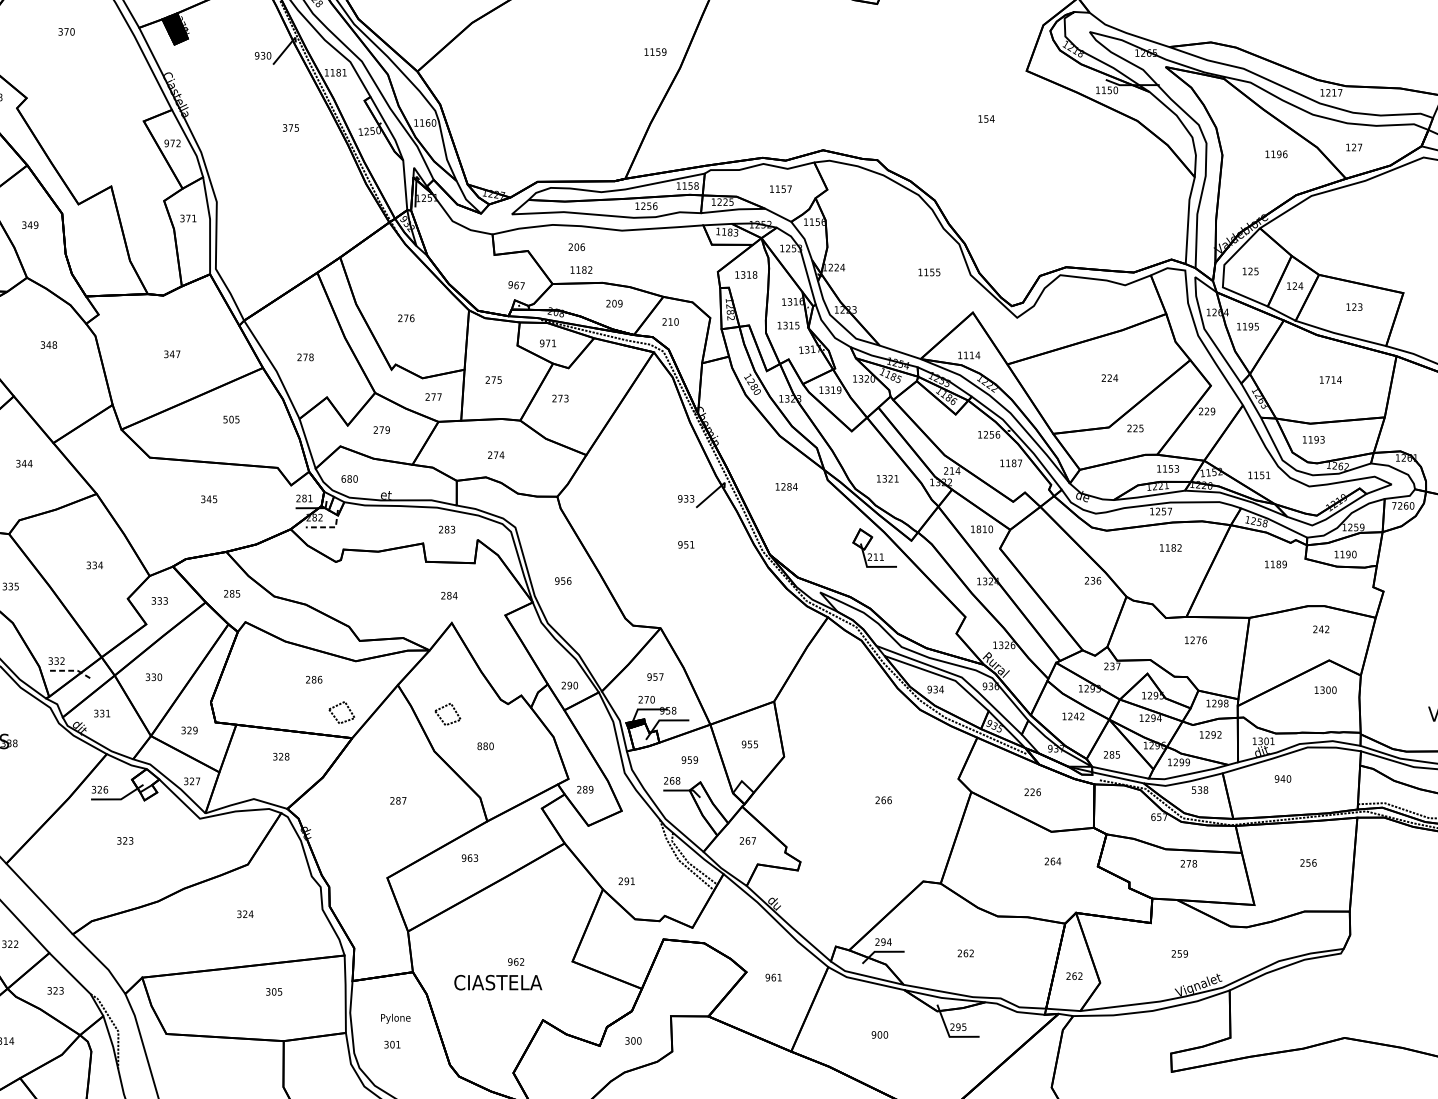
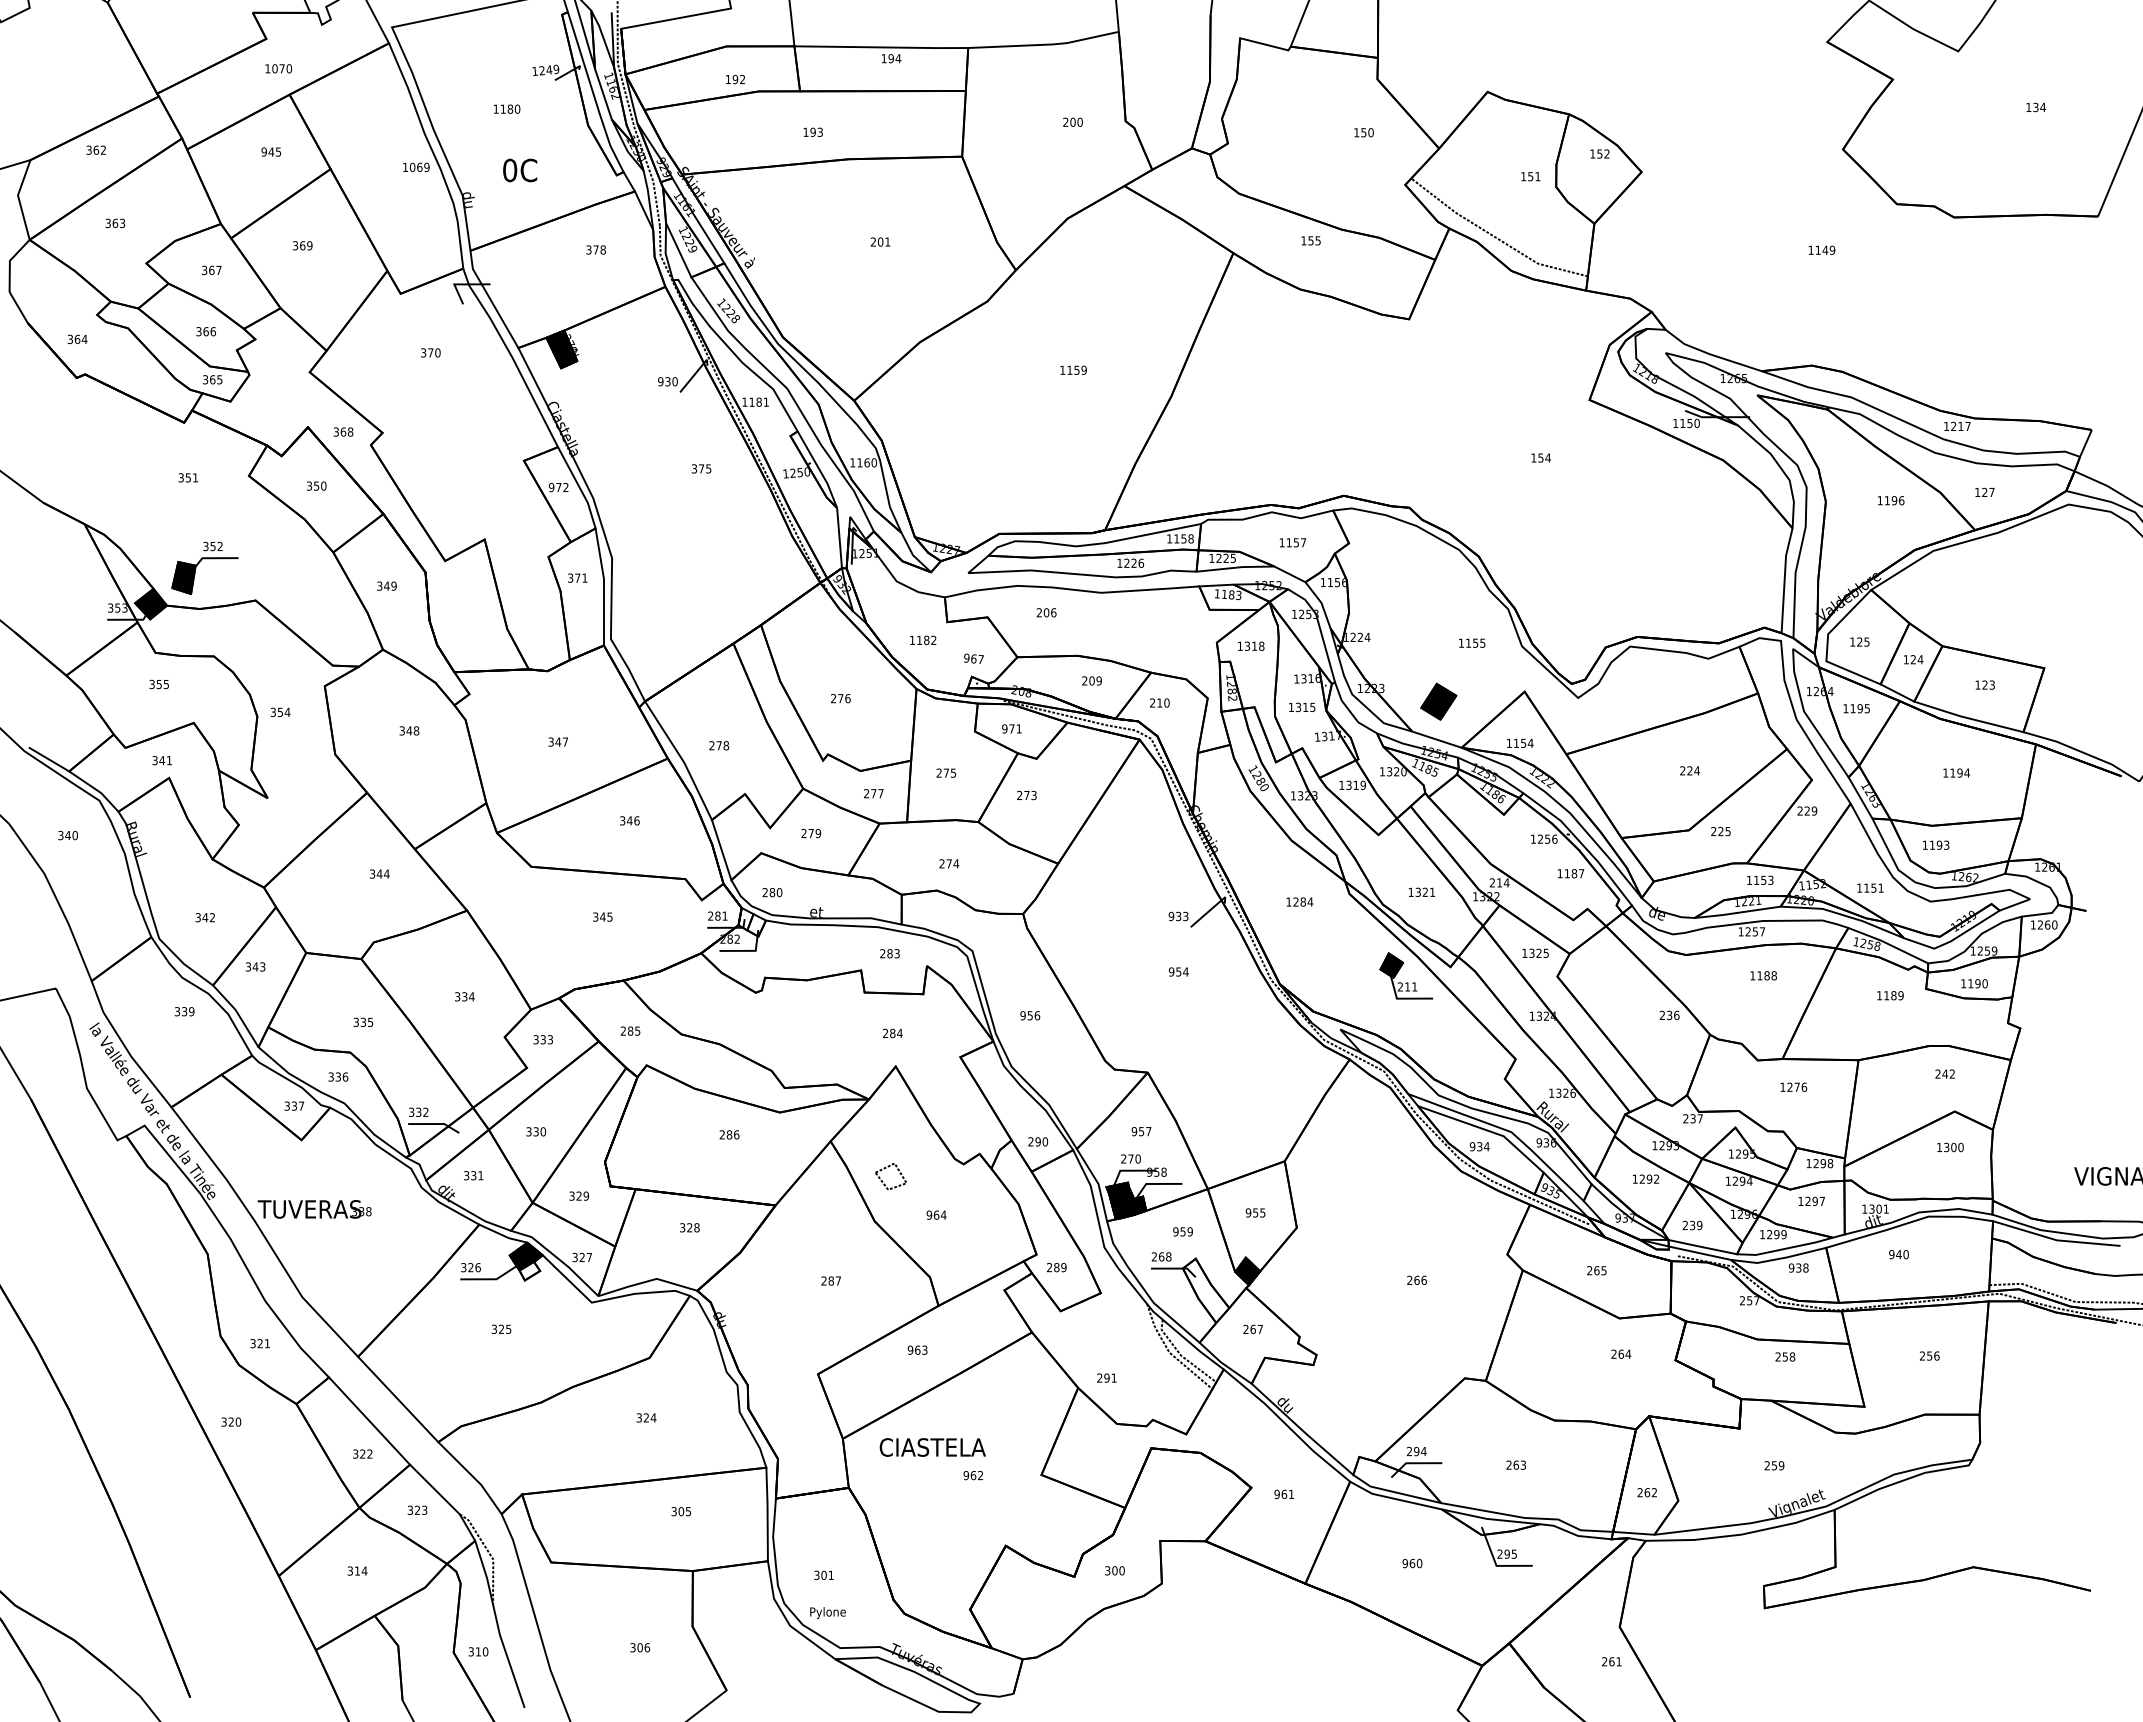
text: (655, 51) -> (1073, 369), moved
text: (648, 205) -> (1133, 562), 1256 -> 1226
text: (581, 269) -> (923, 639), moved
part: (901, 320) -> (1438, 701), added
text: (971, 354) -> (1523, 742), 1114 -> 1154
text: (1330, 379) -> (1956, 772), 1714 -> 1194
text: (231, 419) -> (629, 820), 505 -> 346
text: (343, 478) -> (765, 892), 680 -> 280
text: (1393, 505) -> (2032, 924), 7260 -> 1260
line: (329, 526) -> (748, 950), dashed -> solid
text: (985, 528) -> (1539, 952), 1810 -> 1325
fill: (862, 539) -> (1391, 965), added
text: (691, 544) -> (1185, 971), 951 -> 954
text: (1179, 547) -> (1773, 975), 1182 -> 1188
line: (70, 671) -> (435, 1124), dashed -> solid
text: (1076, 715) -> (1649, 1178), 1242 -> 1292
part: (335, 716) -> (755, 1179), removed
text: (1218, 734) -> (1821, 1200), 1292 -> 1297
fill: (643, 736) -> (1127, 1203), added
text: (485, 745) -> (936, 1214), 880 -> 964
text: (1114, 754) -> (1695, 1225), 285 -> 239
fill: (145, 780) -> (525, 1256), added
text: (1193, 789) -> (1791, 1267), 538 -> 938
fill: (743, 792) -> (1247, 1271), added
text: (1035, 792) -> (1600, 1270), 226 -> 265
text: (1153, 816) -> (1742, 1300), 657 -> 257
text: (130, 840) -> (508, 1328), 323 -> 325
text: (1188, 863) -> (1784, 1356), 278 -> 258
text: (971, 953) -> (1522, 1465), 262 -> 263
text: (498, 982) -> (932, 1447), moved
text: (395, 1019) -> (827, 1613), moved
text: (879, 1034) -> (1412, 1562), 900 -> 960

